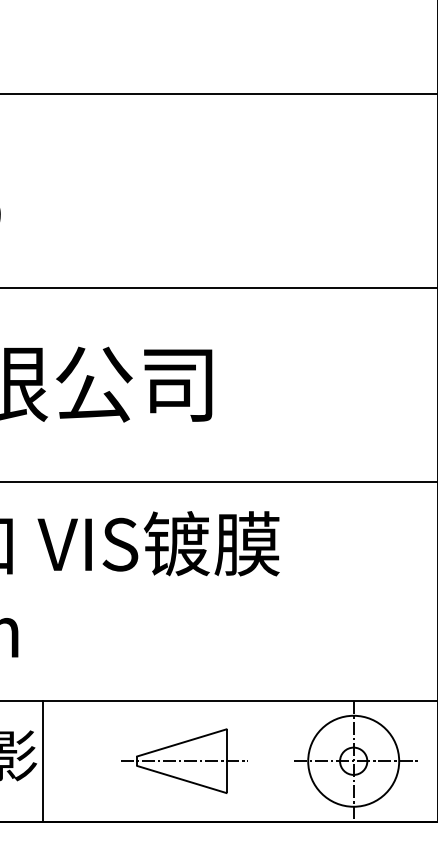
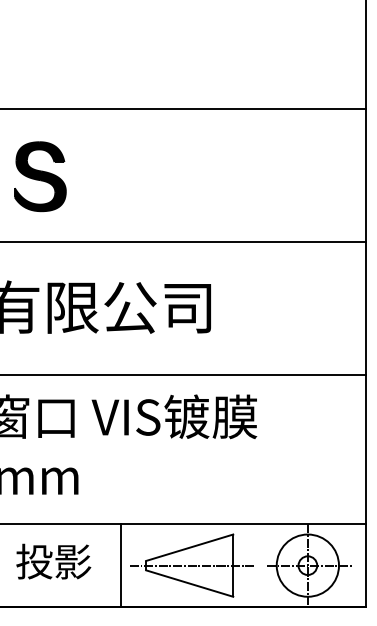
line: (43, 761) -> (121, 565), moved
part: (183, 761) -> (191, 565), size x1.43

